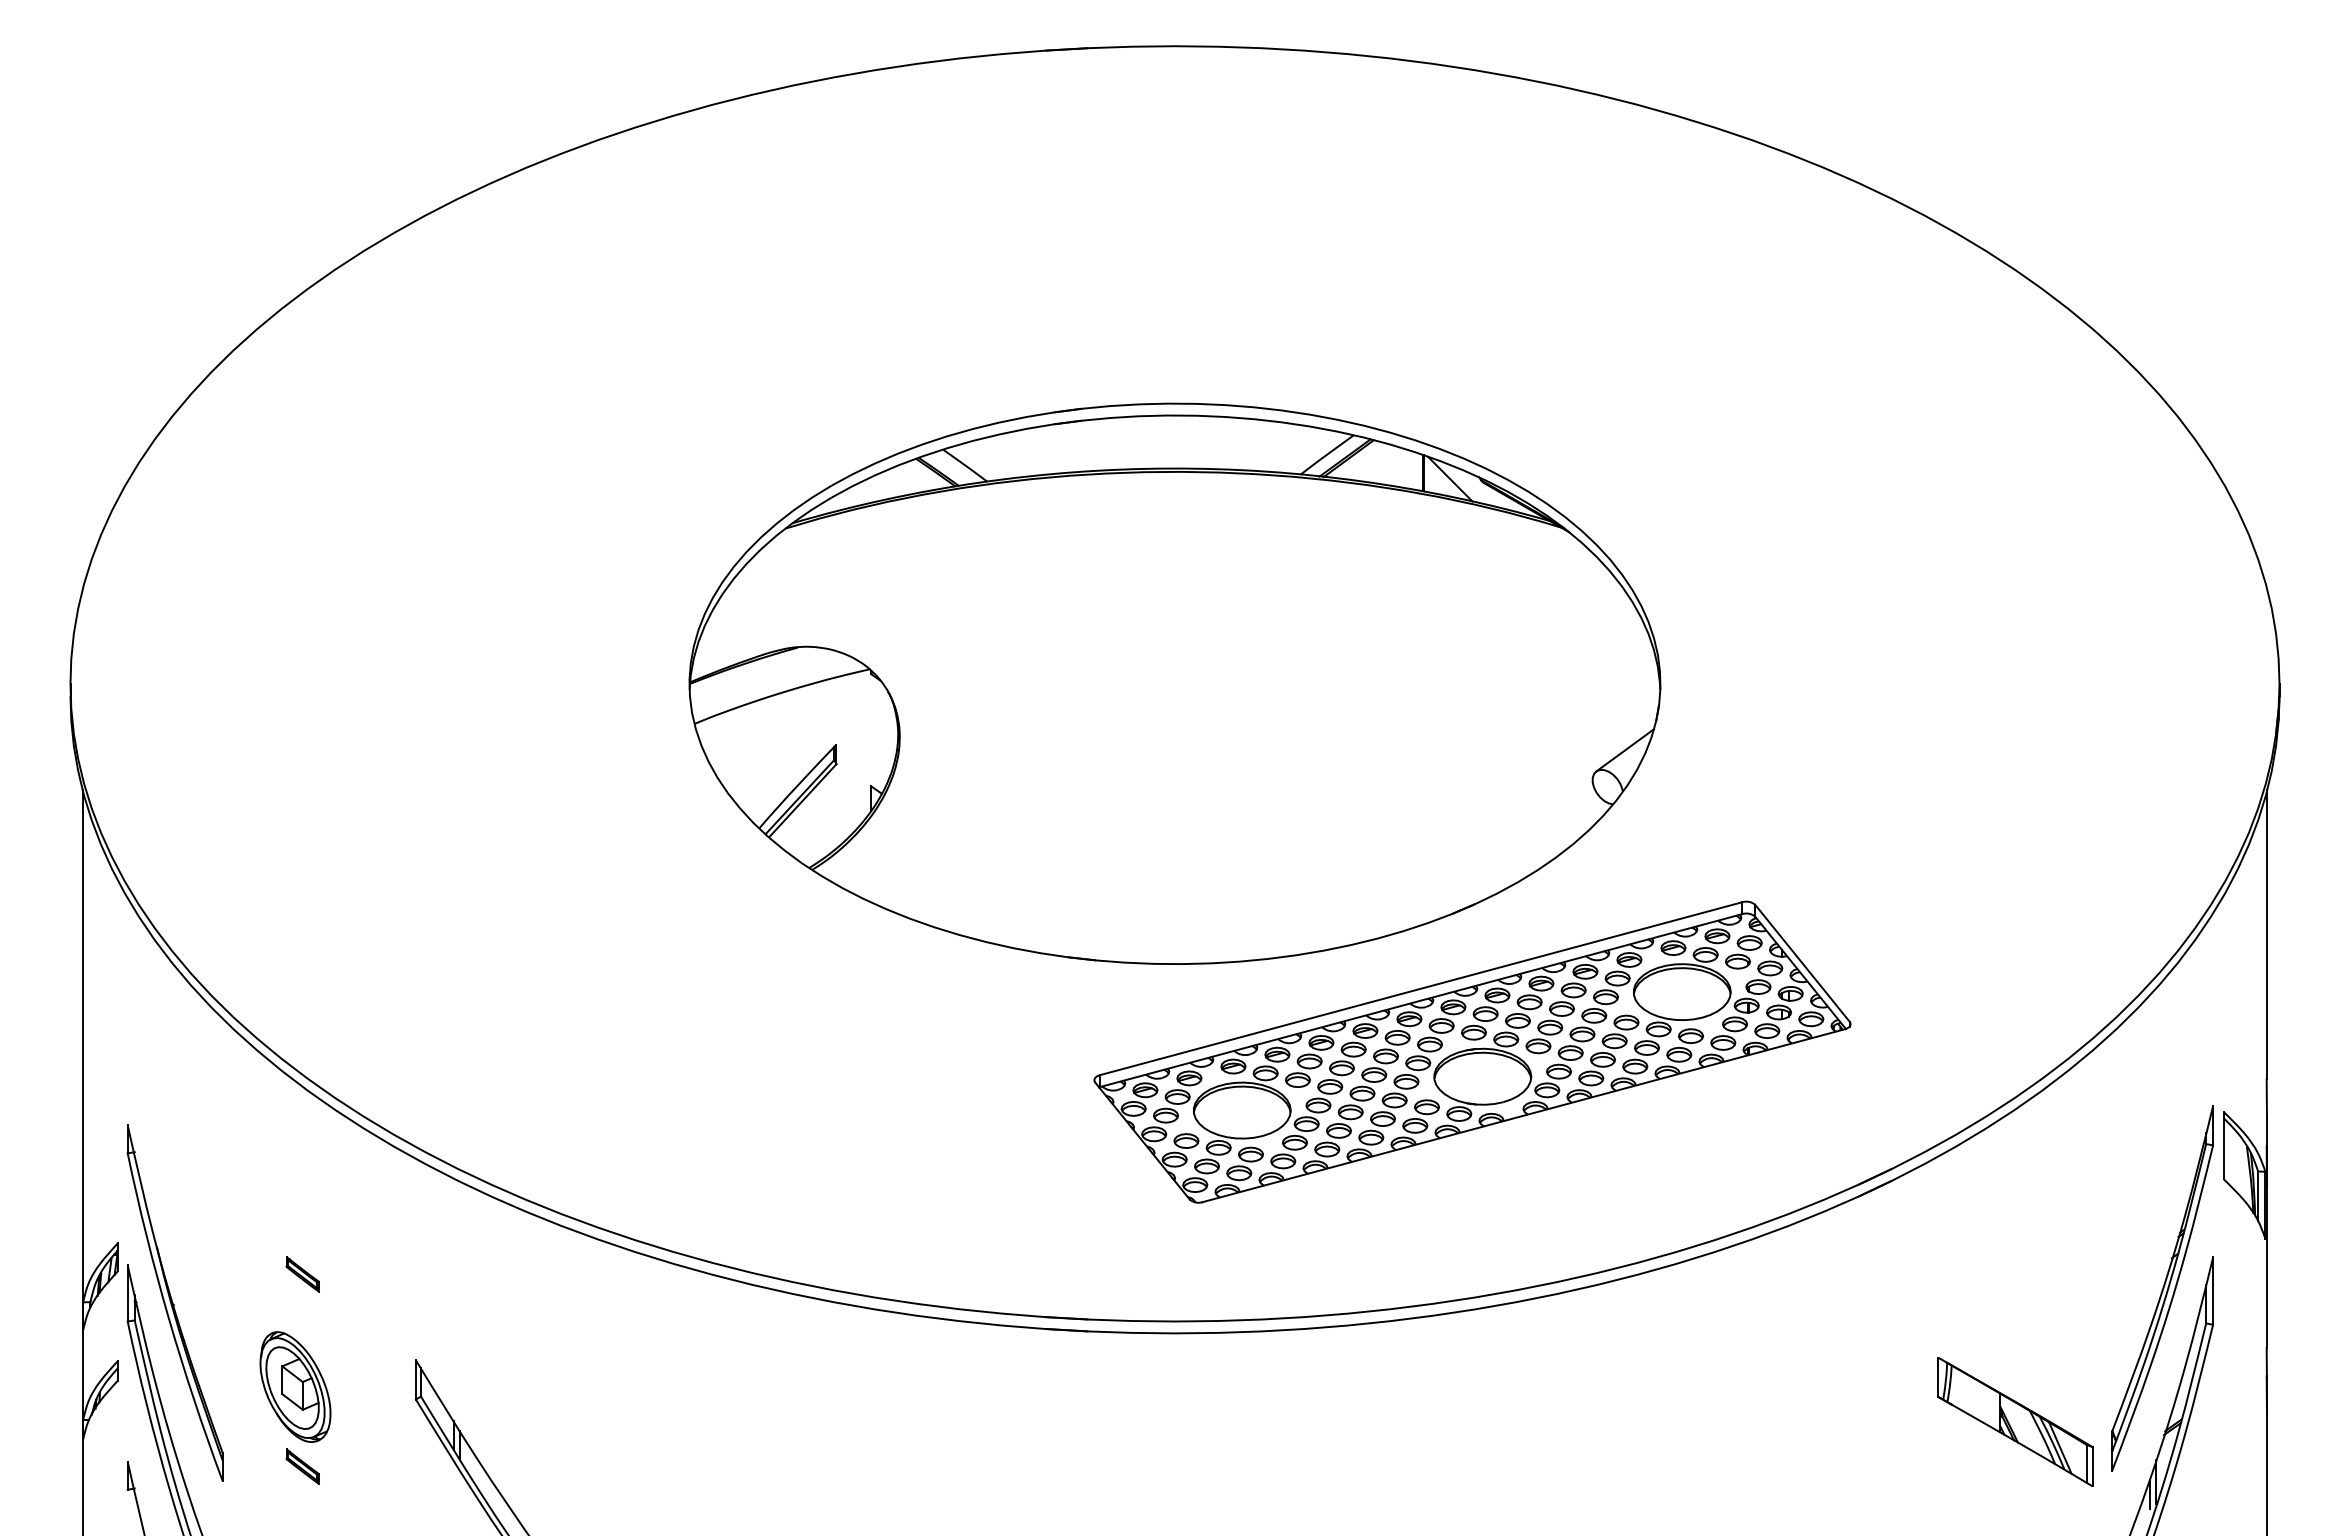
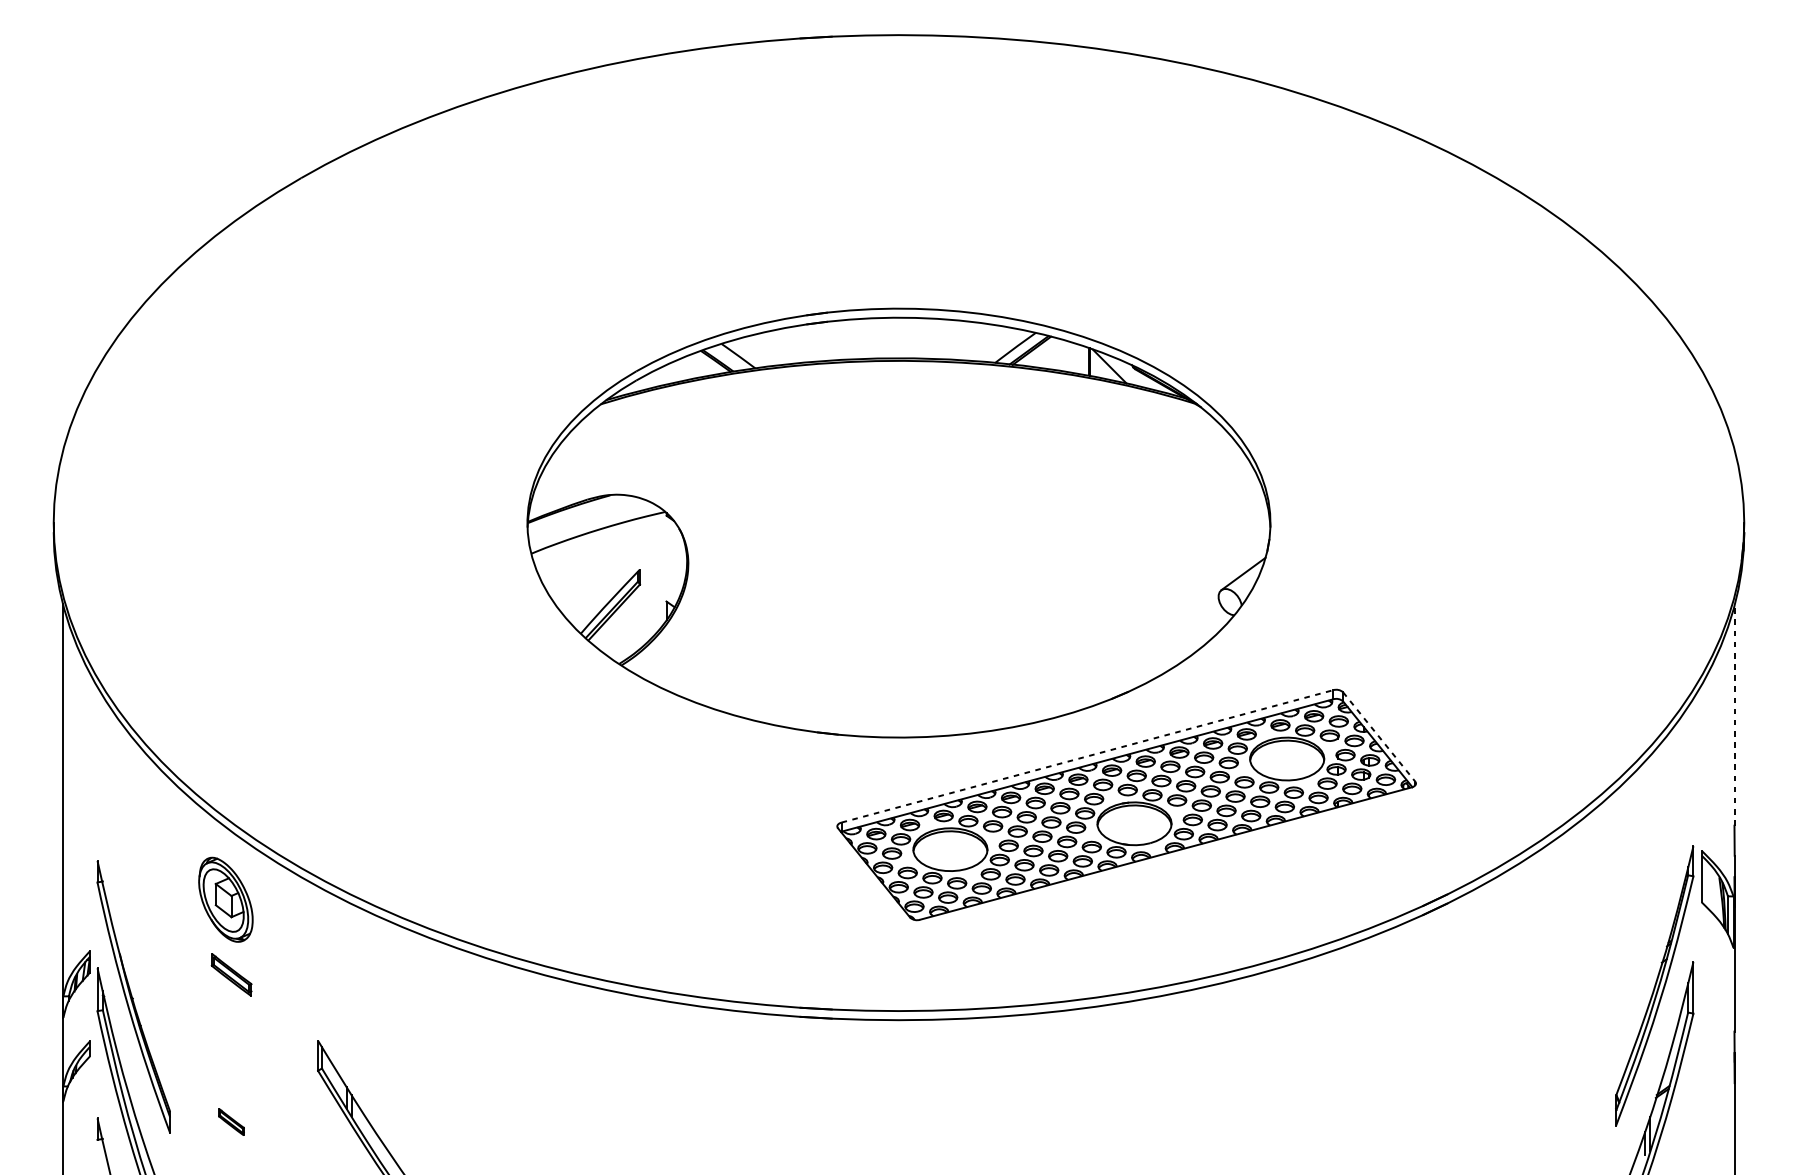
line: (2267, 934) -> (1735, 714), solid -> dashed
line: (1802, 963) -> (1379, 737), solid -> dashed
line: (1421, 988) -> (1087, 756), solid -> dashed
part: (302, 1274) -> (231, 975), size x1.6
part: (295, 1386) -> (225, 899), moved
part: (2015, 1421) -> (1542, 1087), removed

